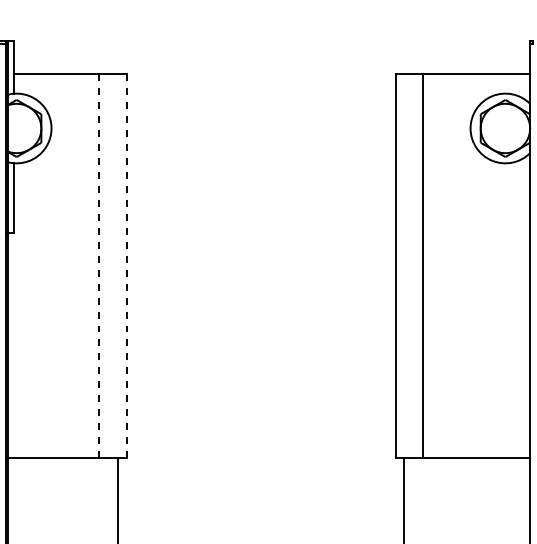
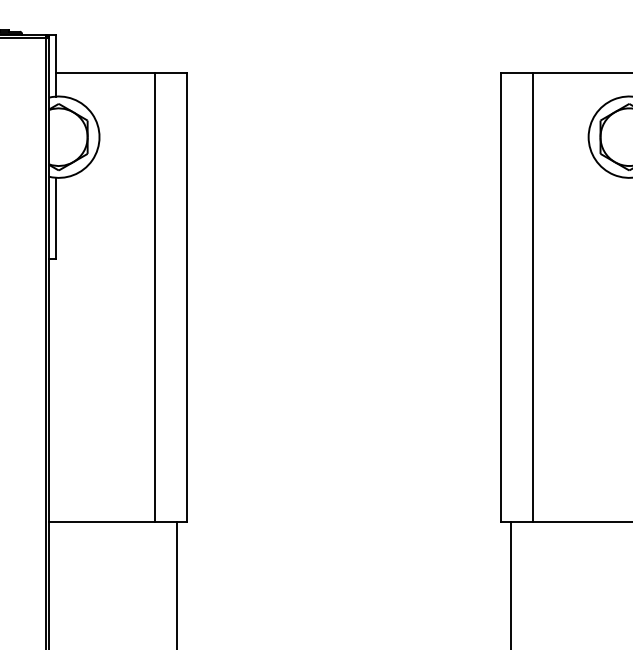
line: (98, 264) -> (154, 296), dashed -> solid
line: (126, 264) -> (187, 296), dashed -> solid

